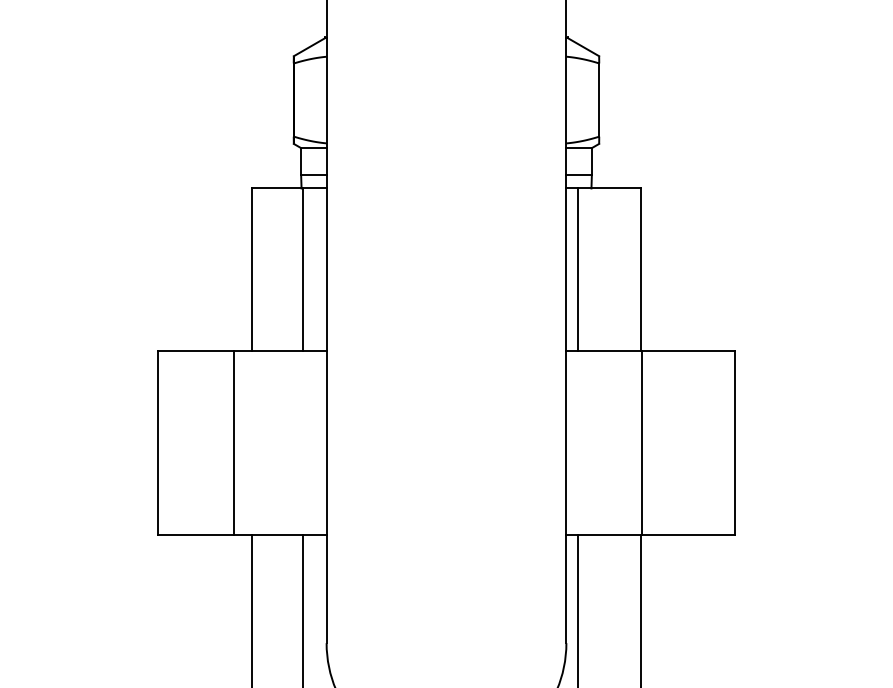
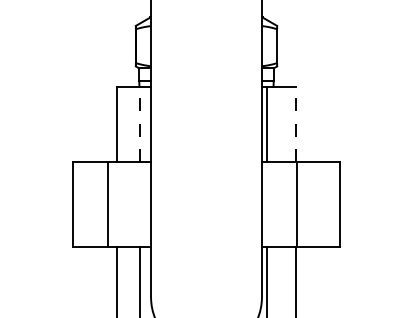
line: (303, 269) -> (140, 124), solid -> dashed
line: (641, 269) -> (296, 124), solid -> dashed

